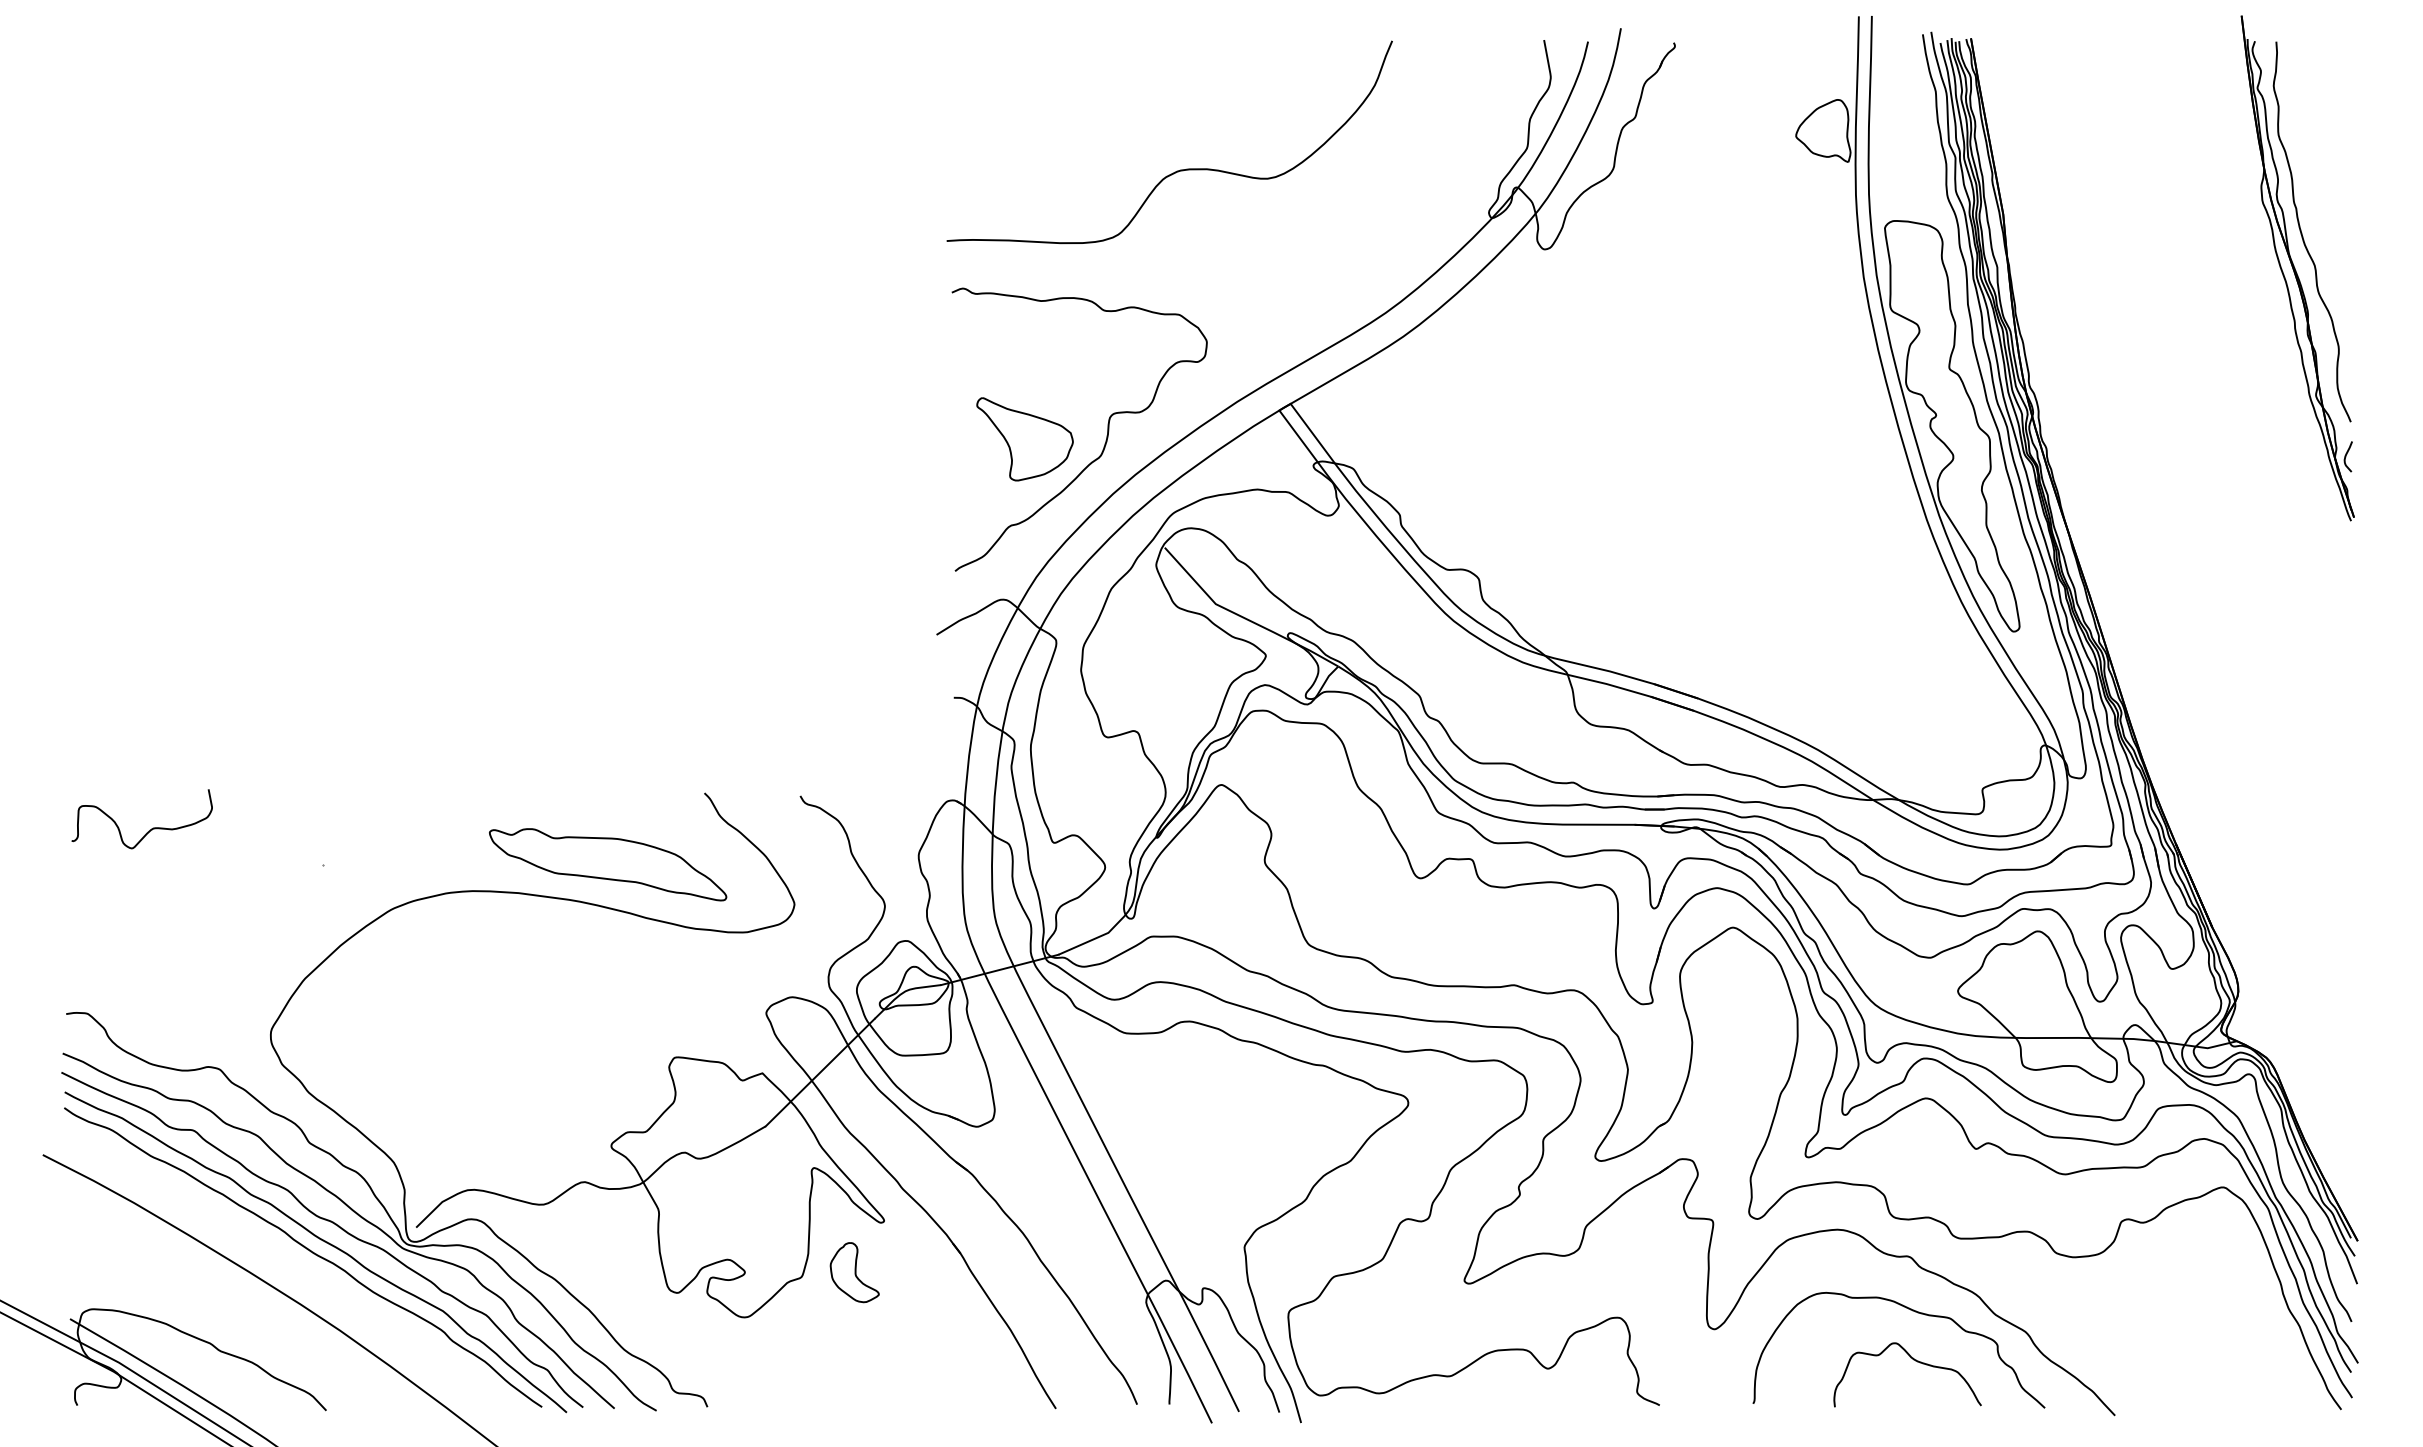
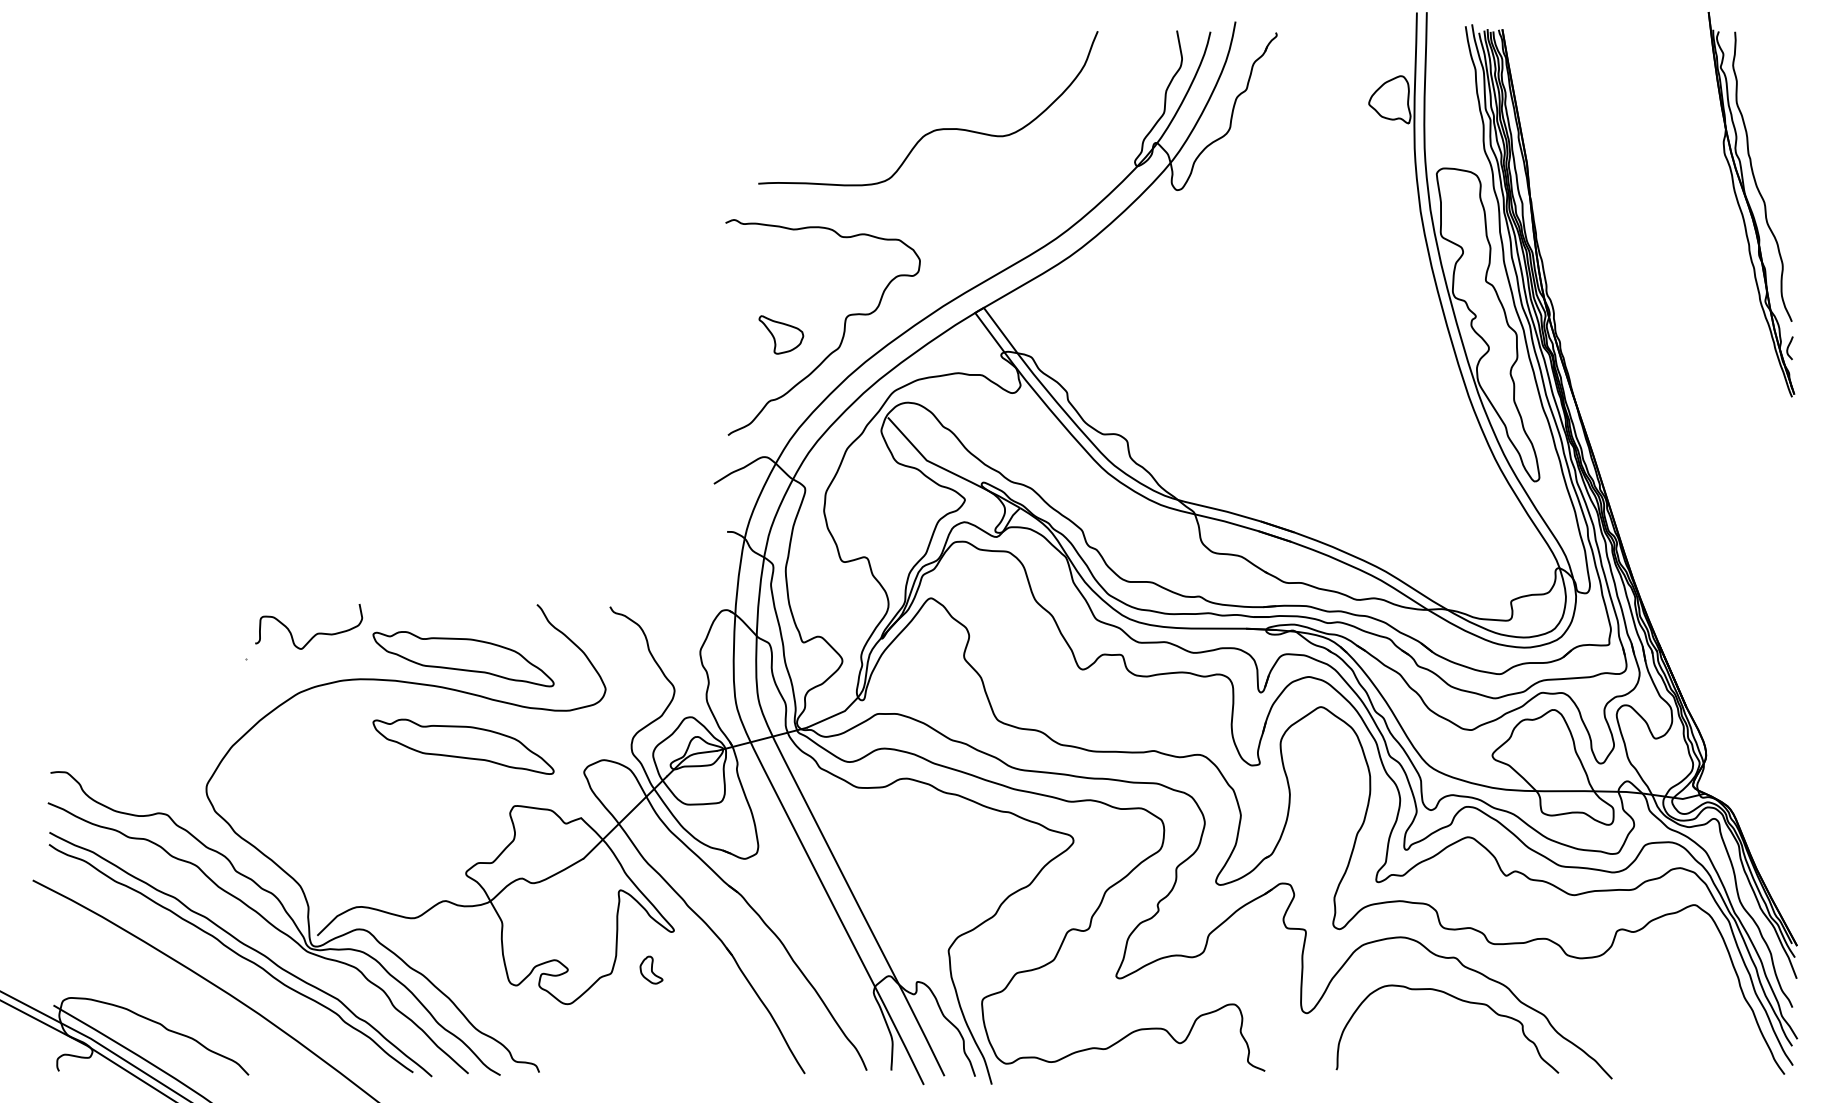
curve: (1177, 170) -> (934, 130), moved
part: (1024, 439) -> (780, 335), size x0.6
curve: (147, 831) -> (312, 636), moved
part: (608, 979) -> (463, 746), added
curve: (327, 1221) -> (249, 931), removed
part: (854, 1272) -> (651, 969), size x0.6
curve: (1913, 1360) -> (1458, 1037), removed

